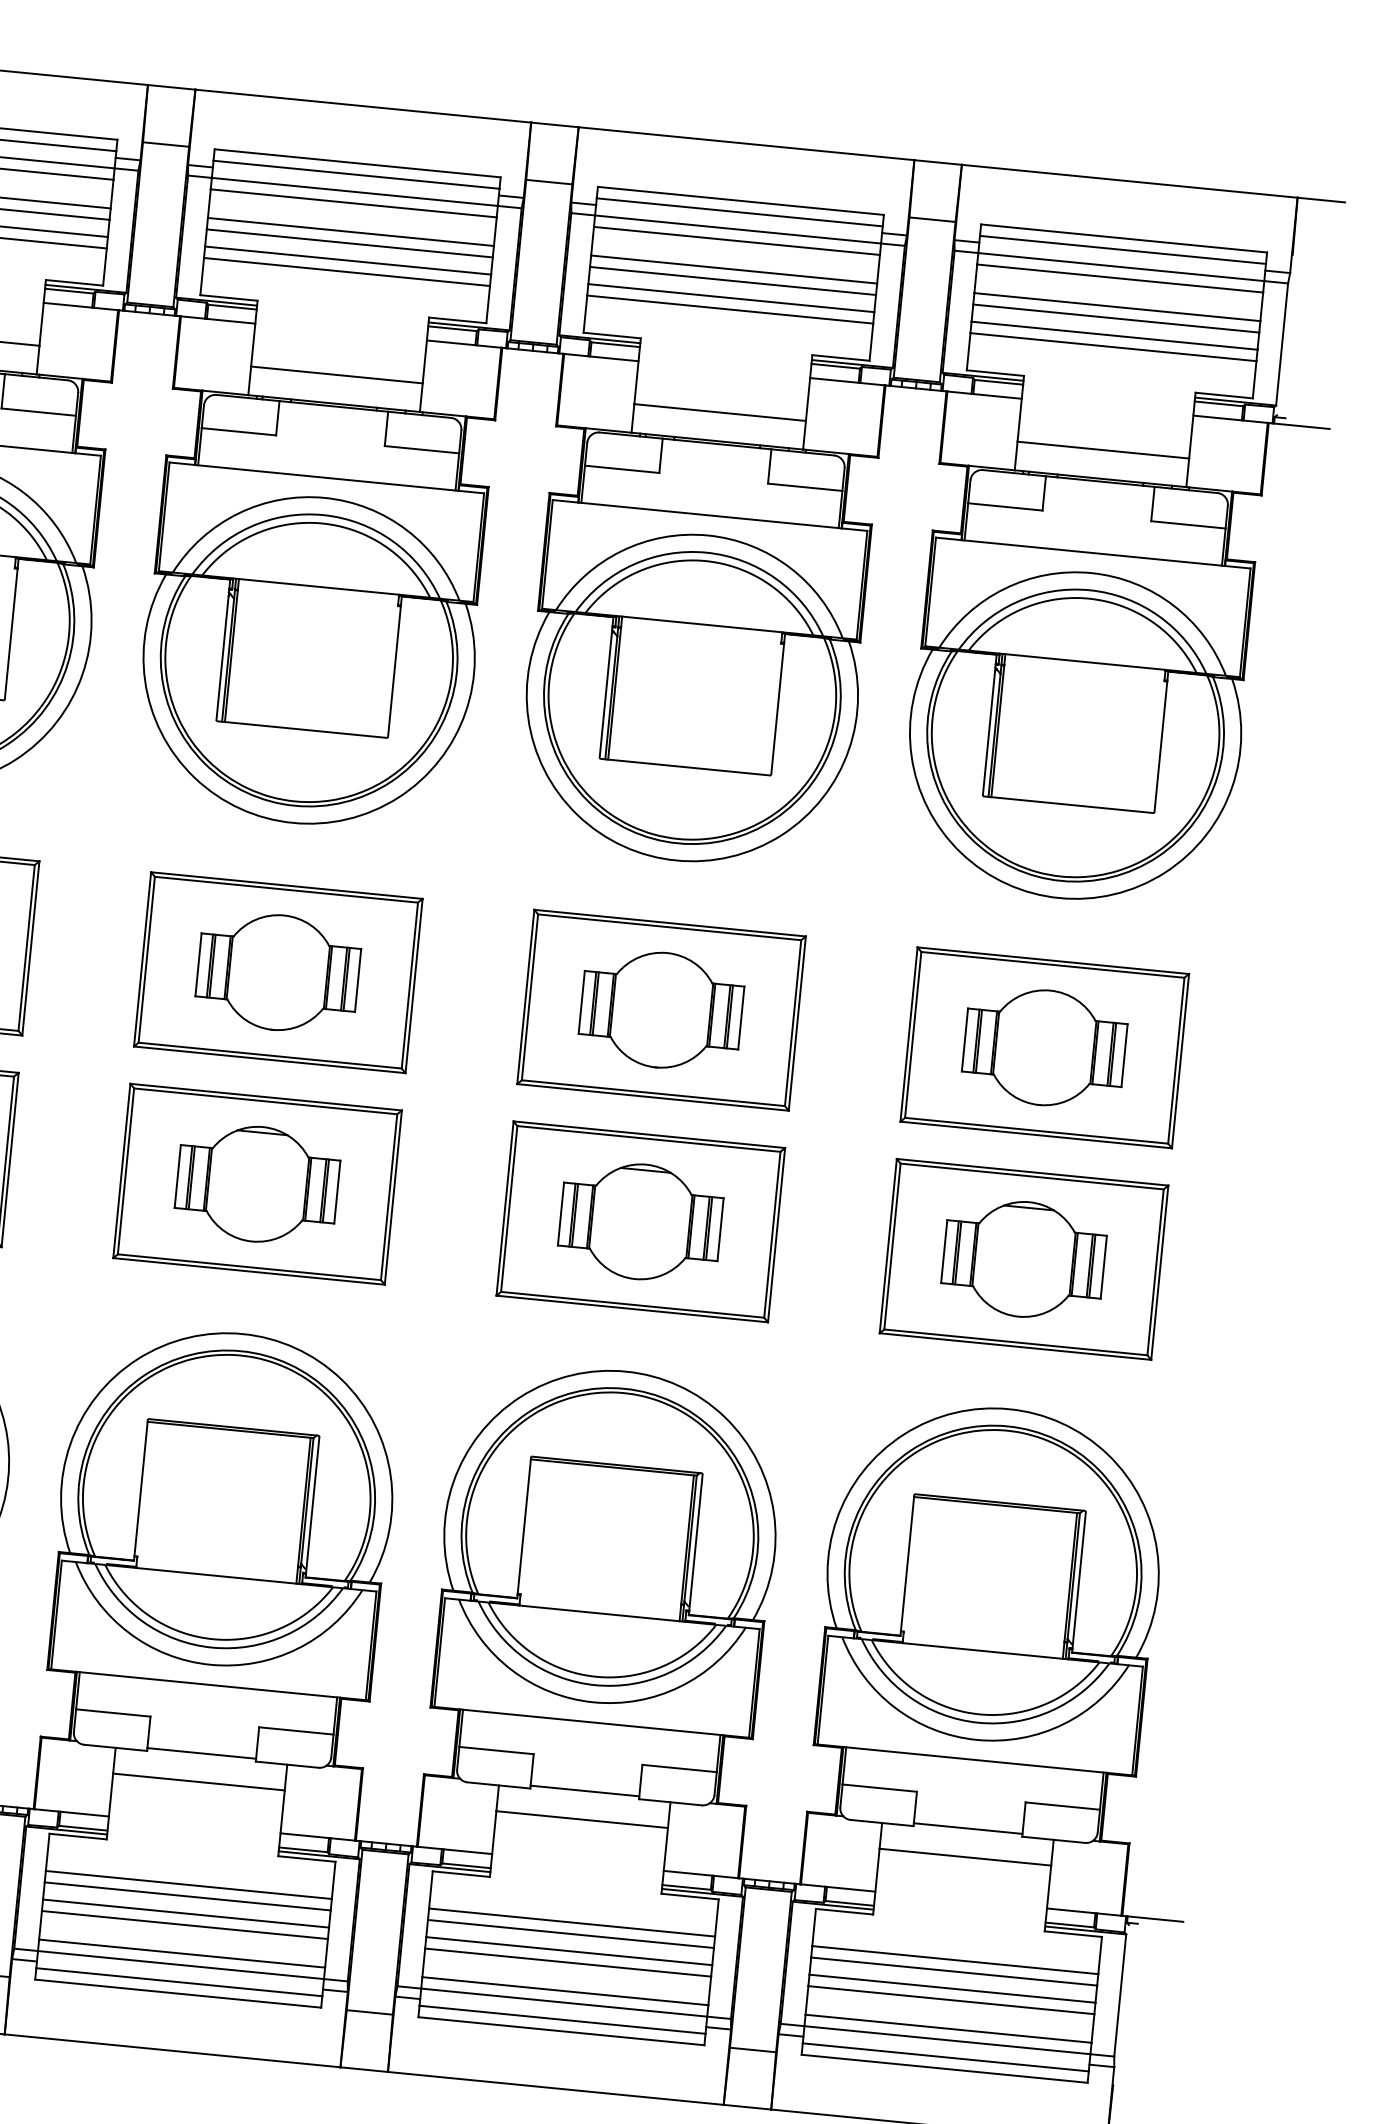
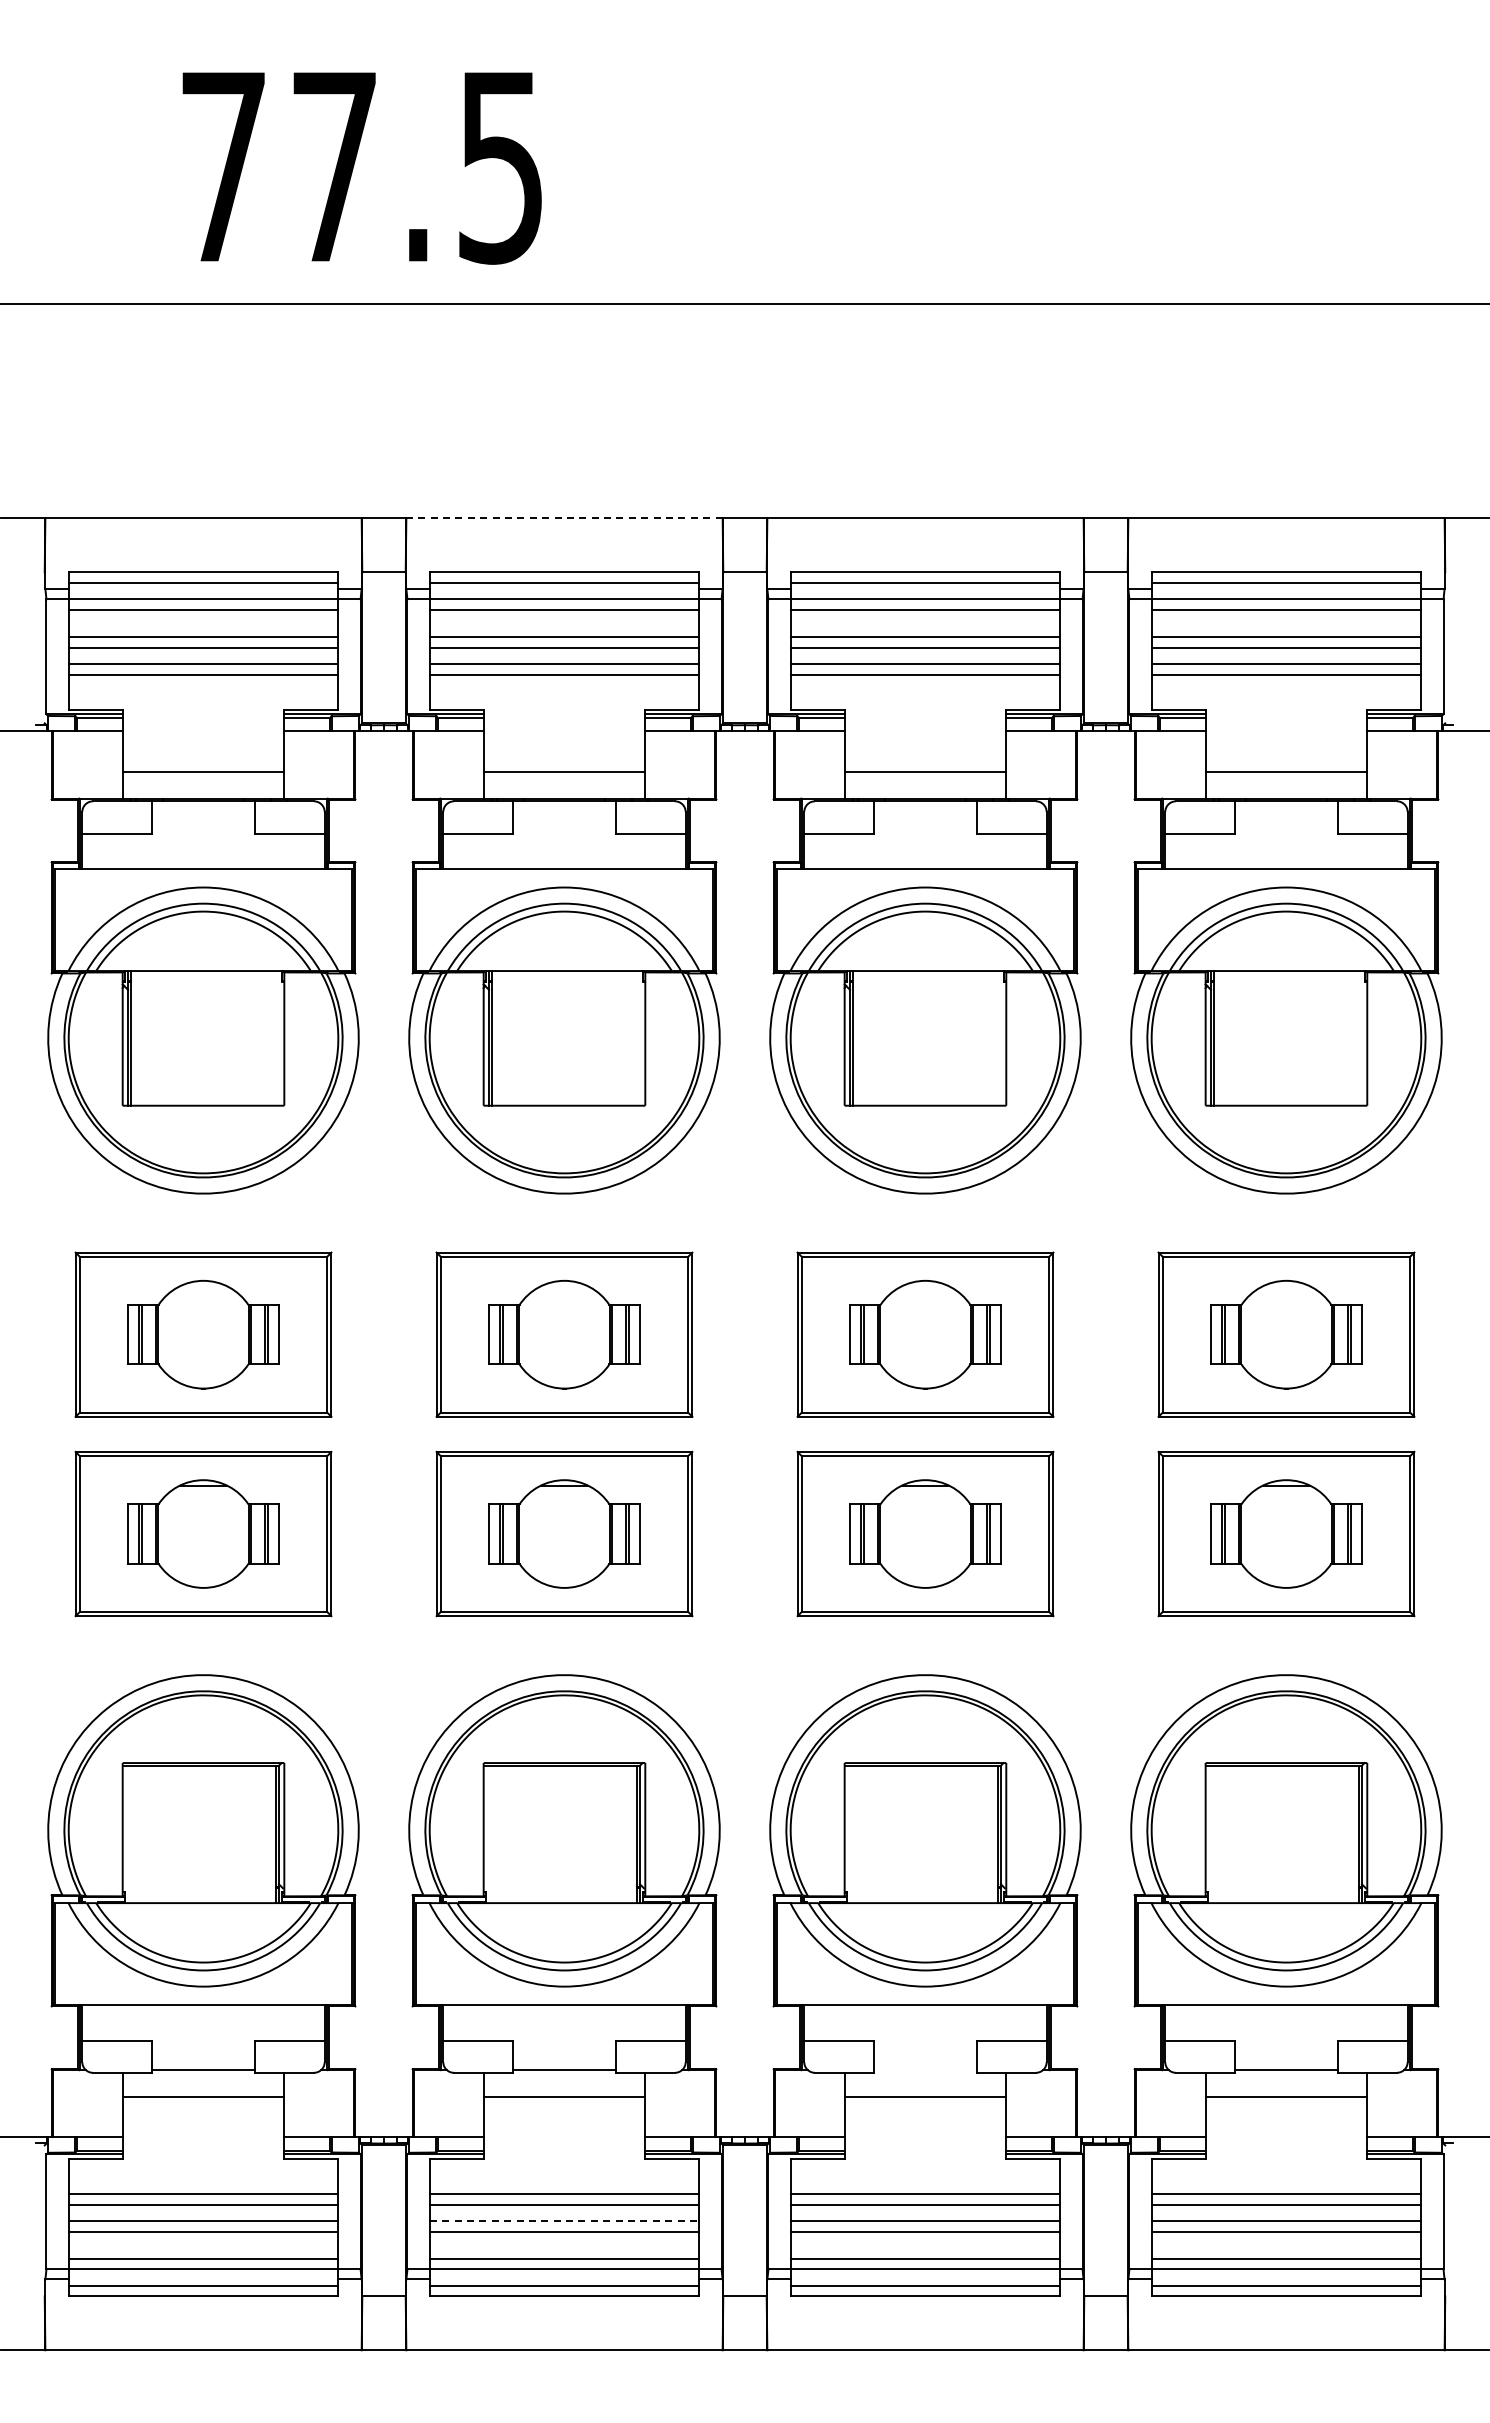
line: (362, 106) -> (563, 518), solid -> dashed
line: (584, 1791) -> (925, 2070), removed
line: (186, 1914) -> (564, 2221), solid -> dashed

